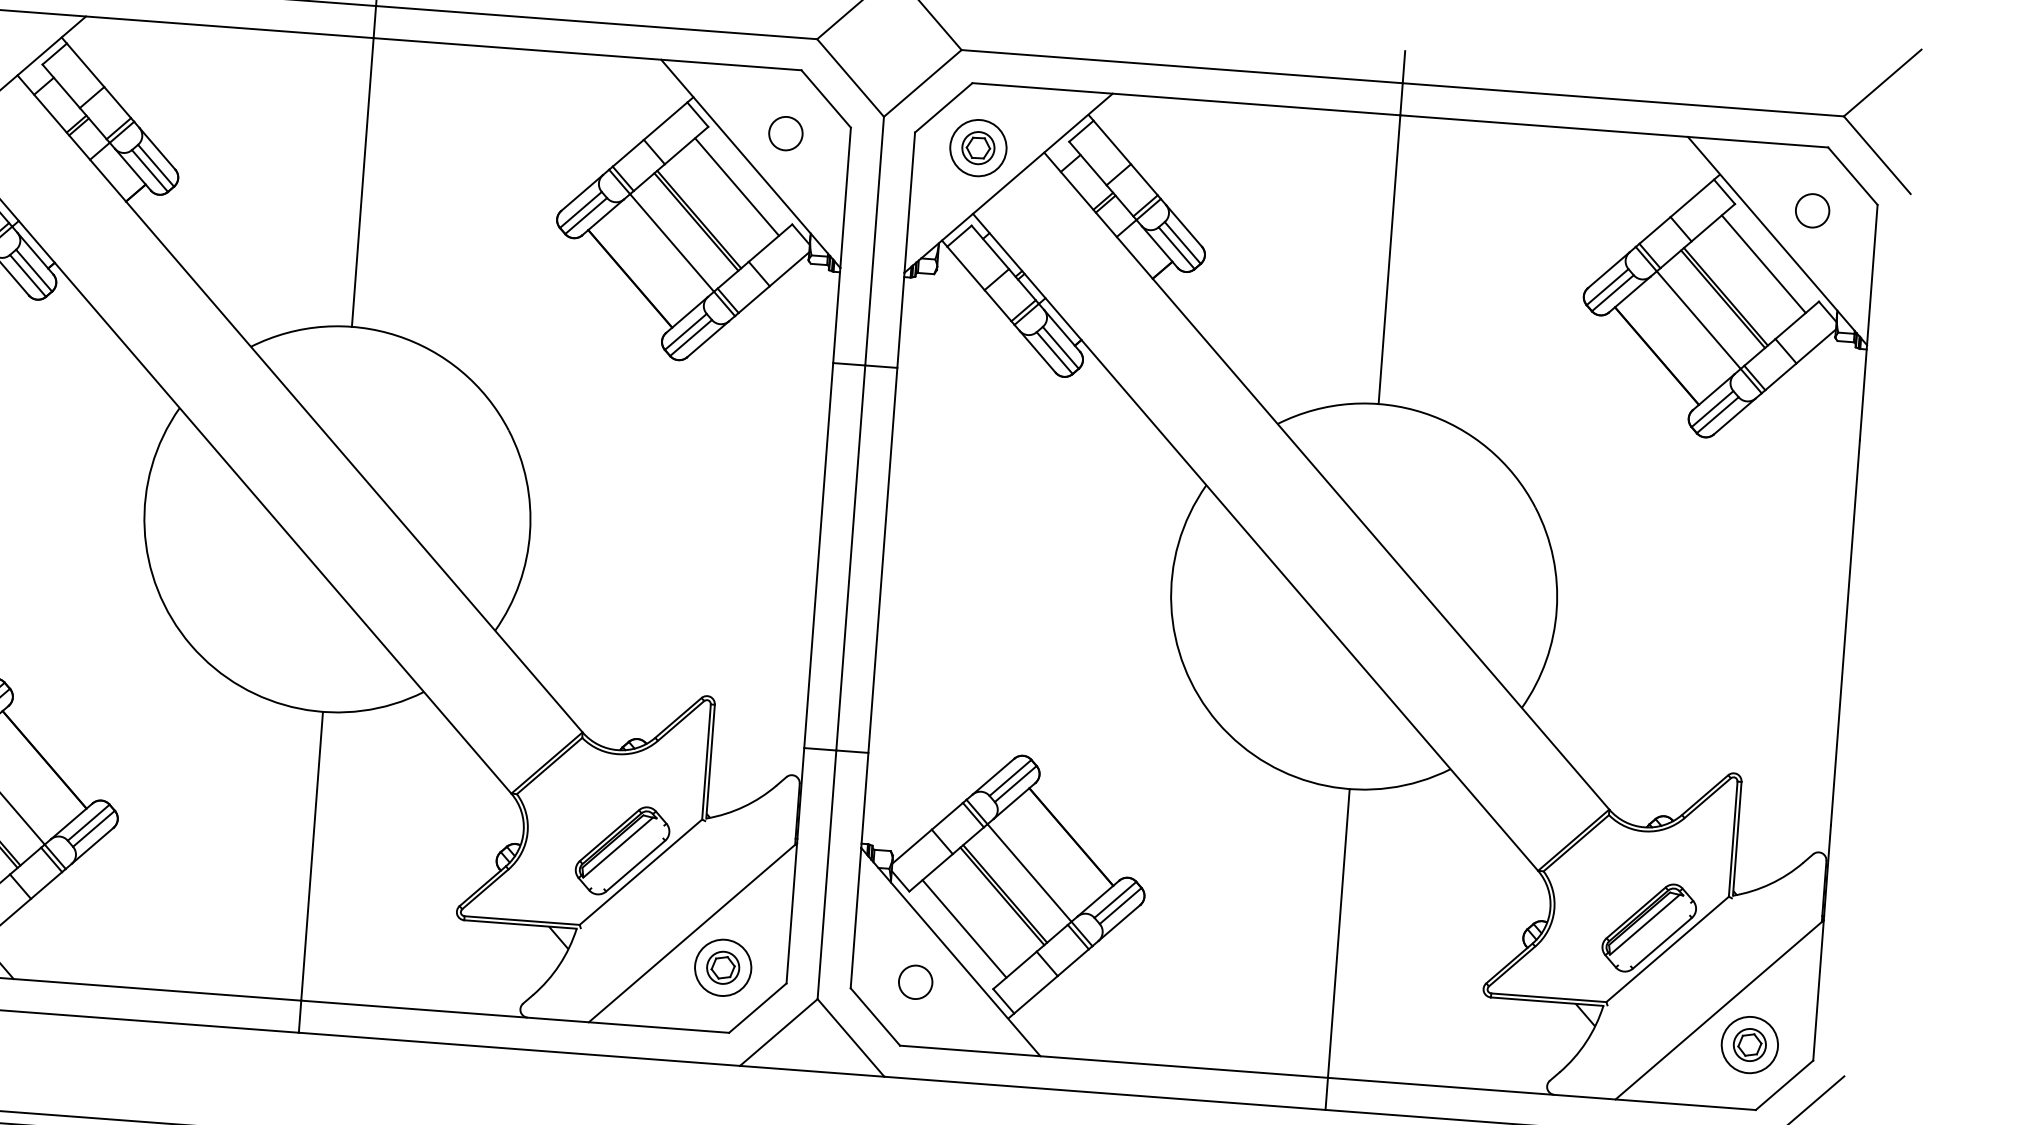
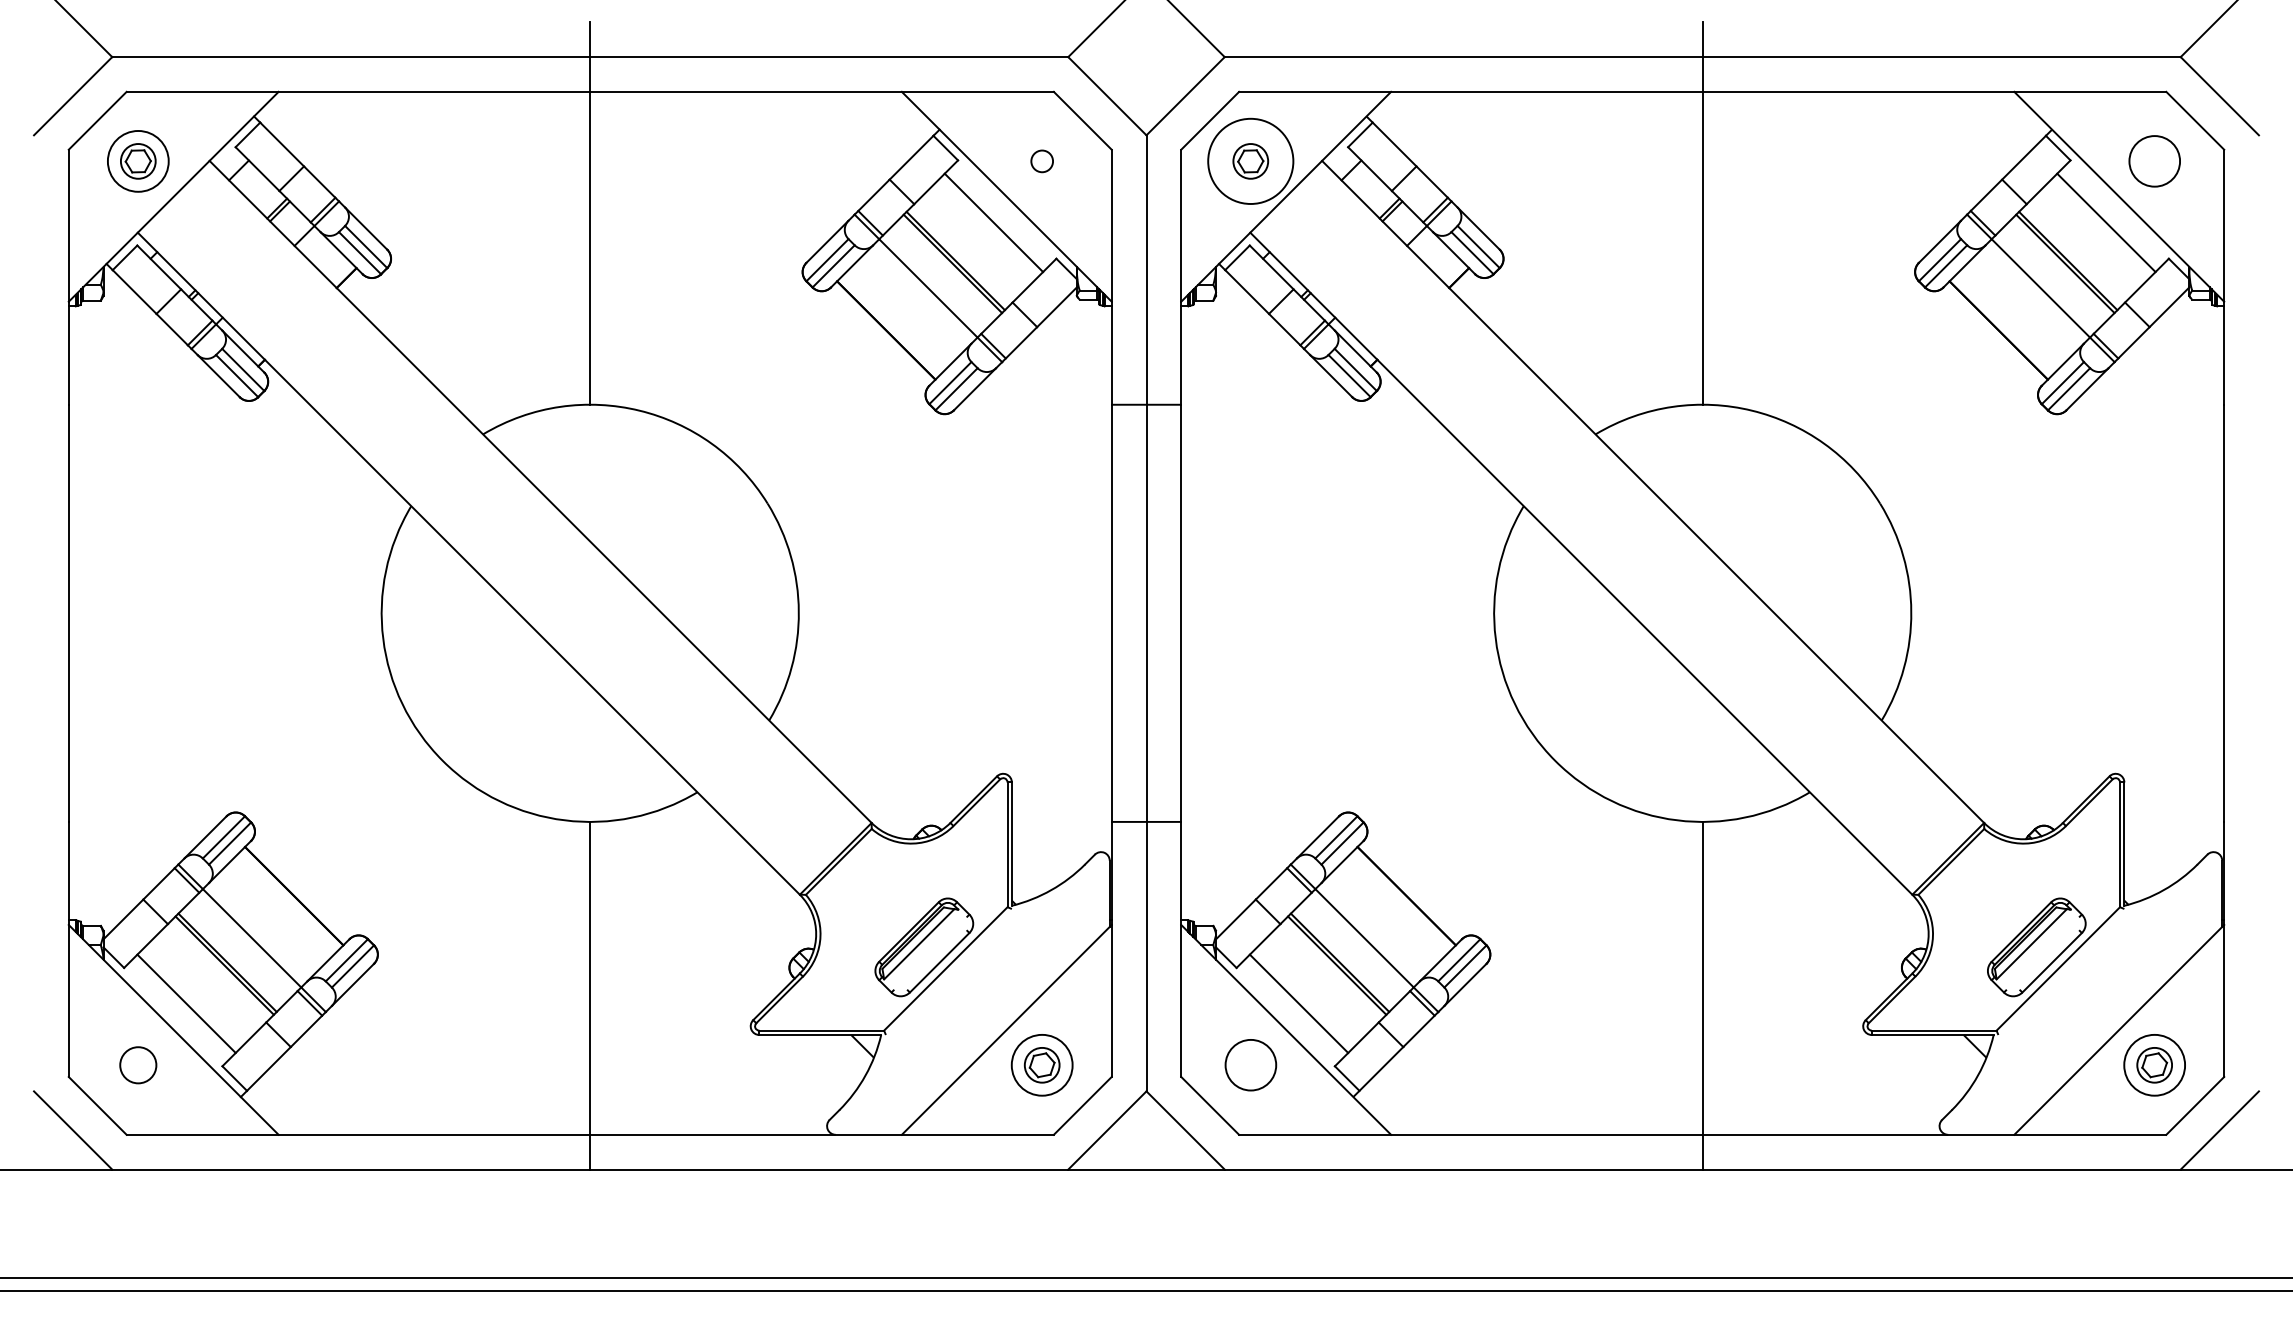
circle: (786, 133) -> (1042, 161), size x0.6
circle: (978, 147) -> (1250, 160), size x1.4
circle: (1812, 210) -> (2154, 161), size x1.4
circle: (915, 982) -> (1250, 1065), size x1.4

